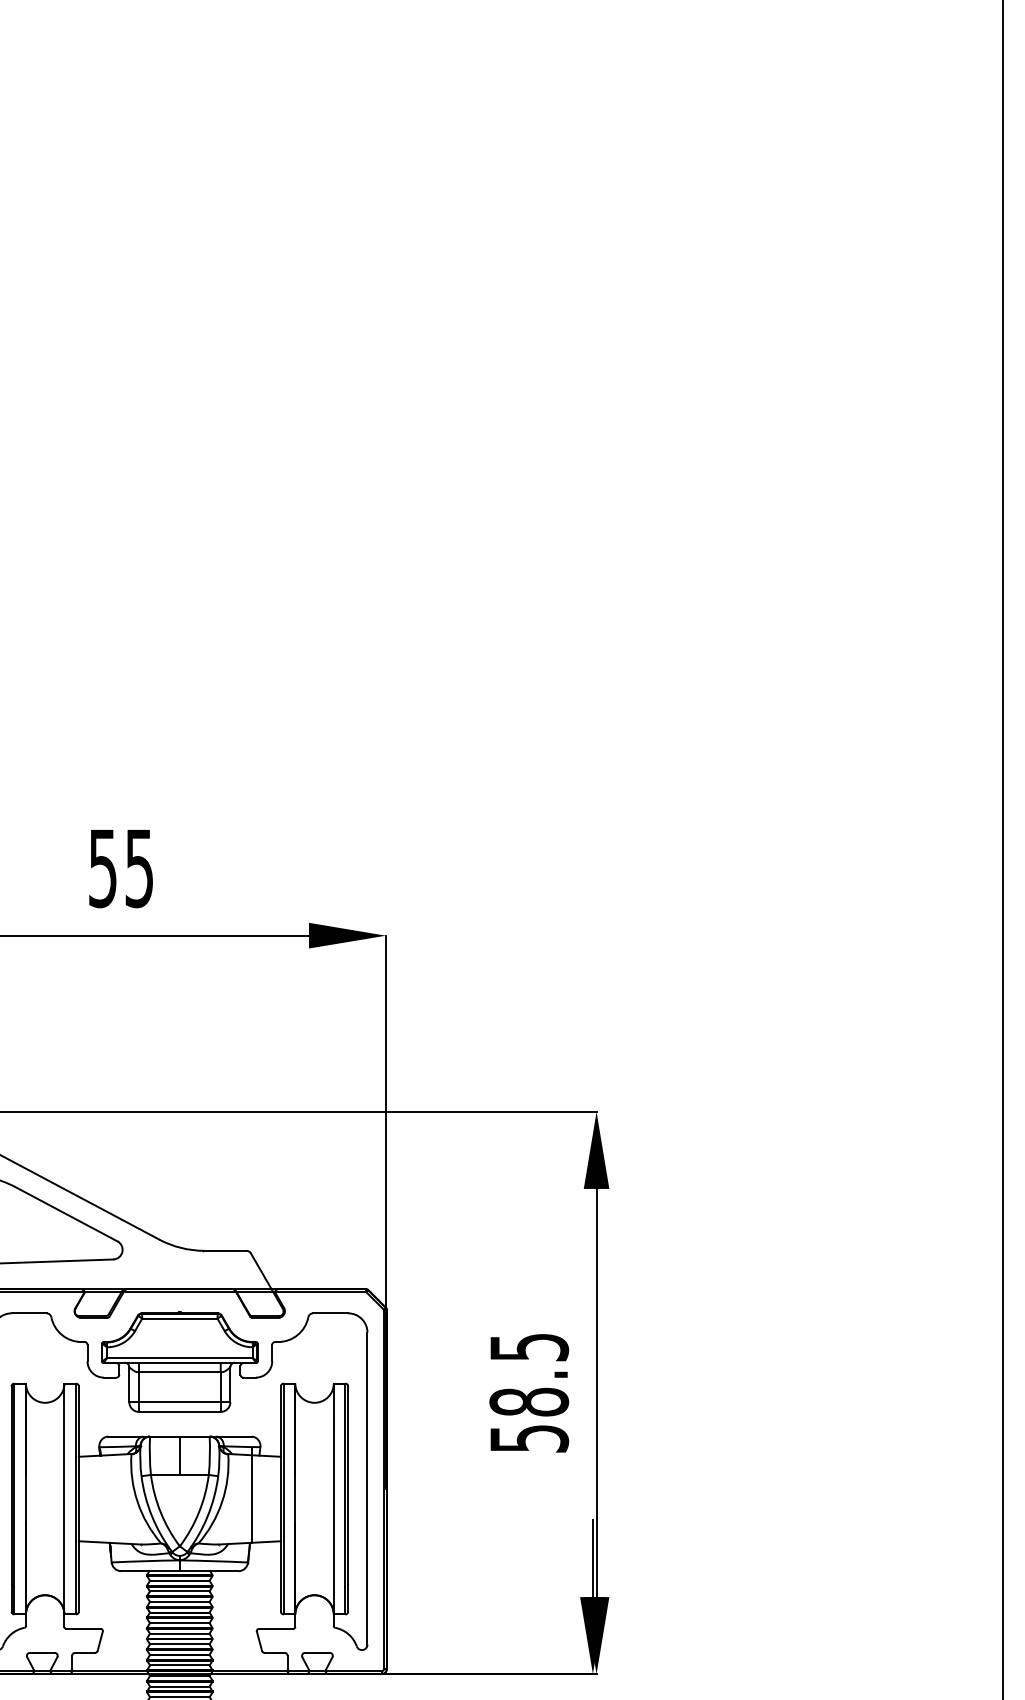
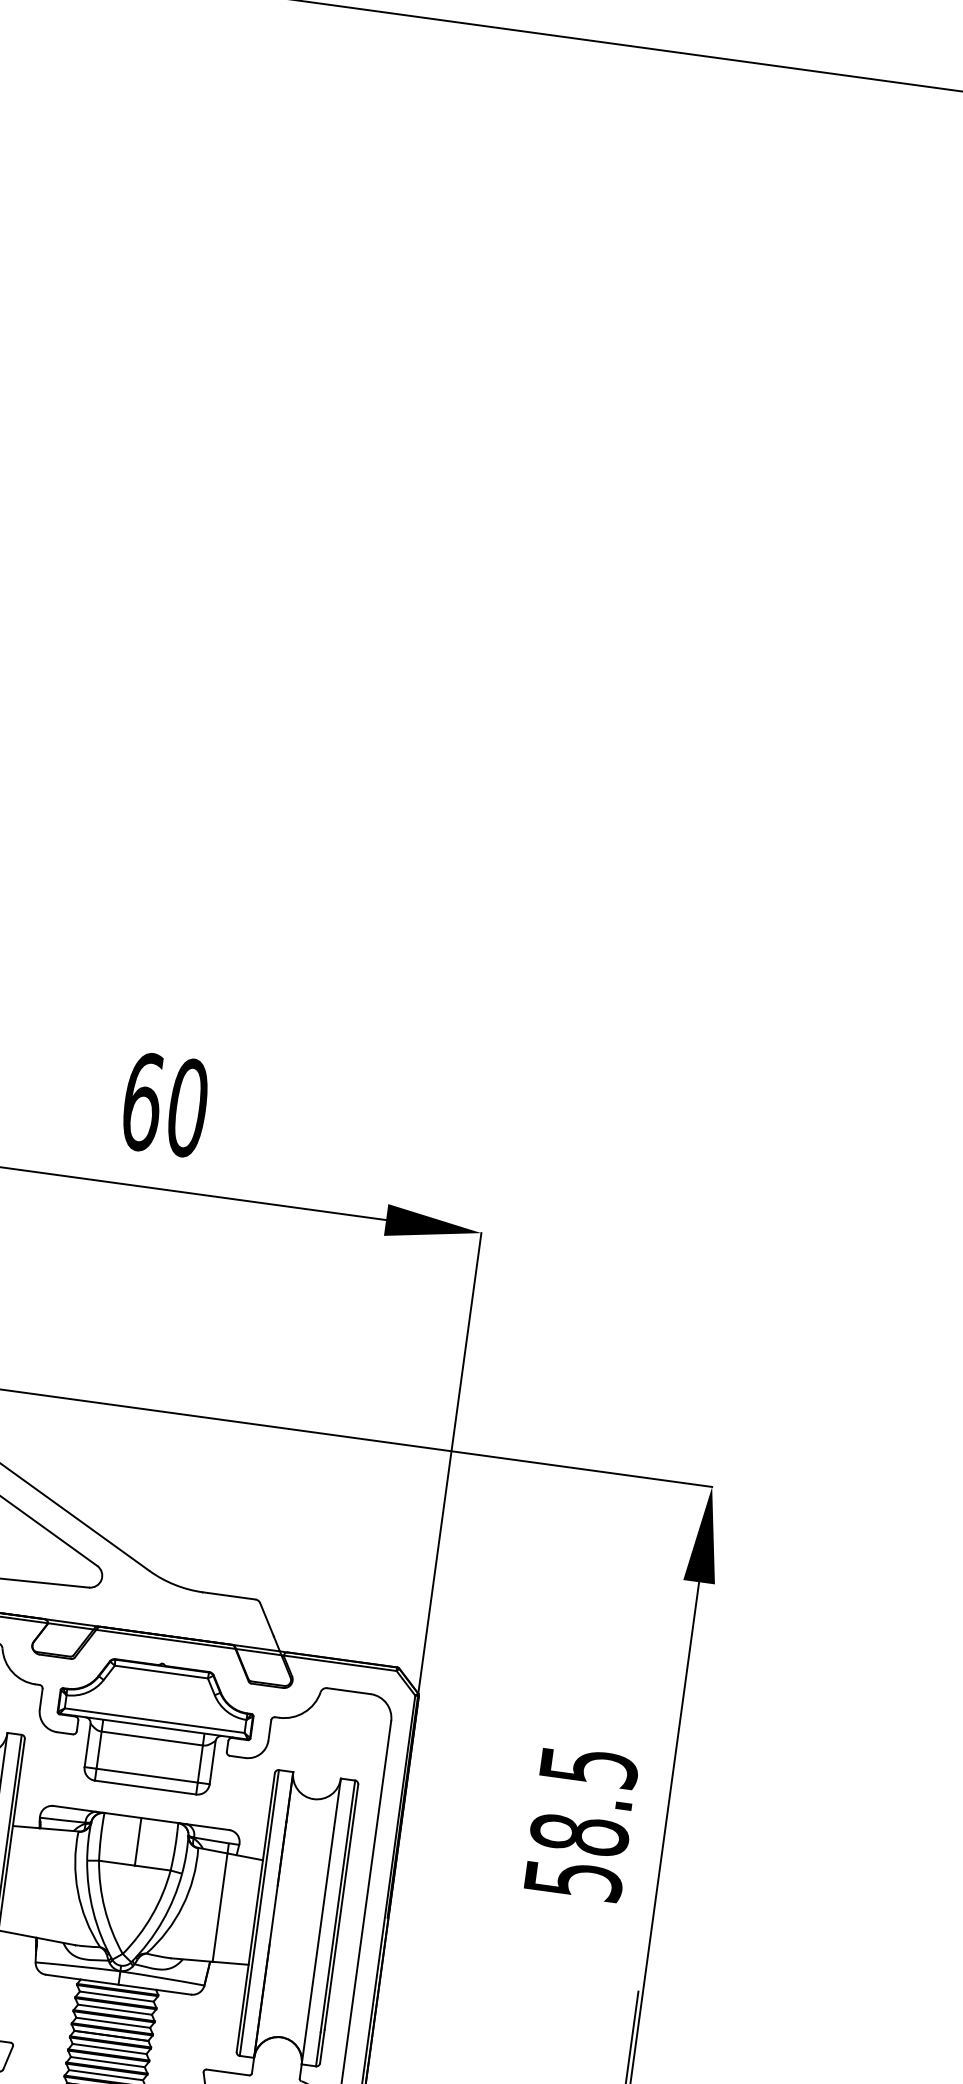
text: (121, 868) -> (165, 1105), 55 -> 60

